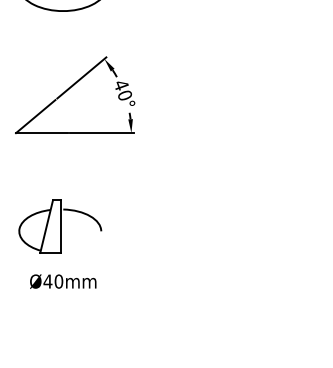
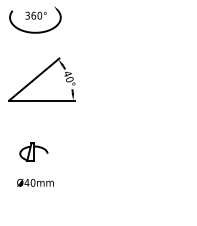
part: (59, 225) -> (33, 151), size x0.6

